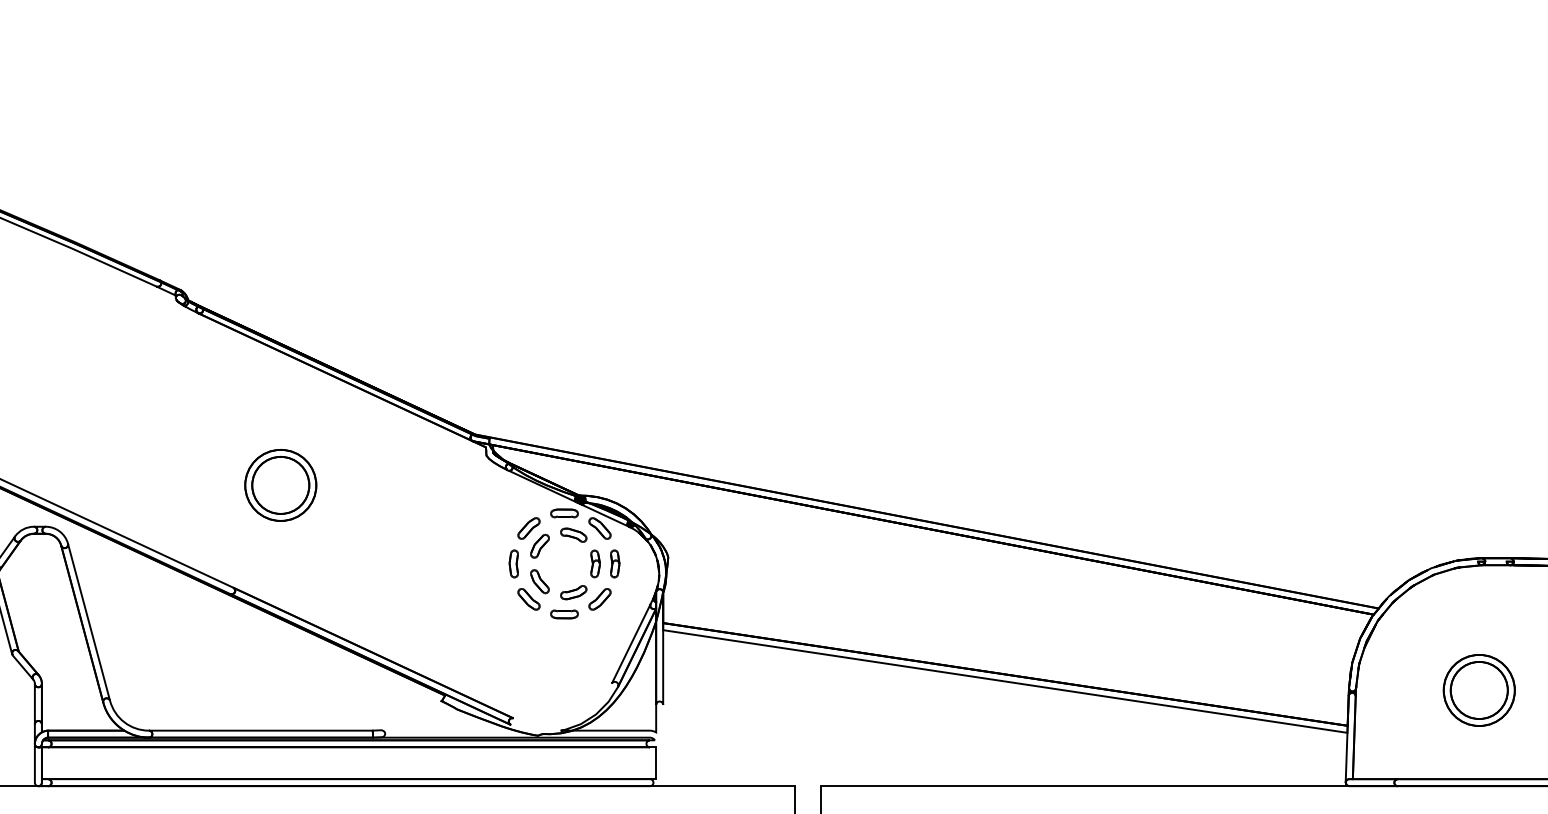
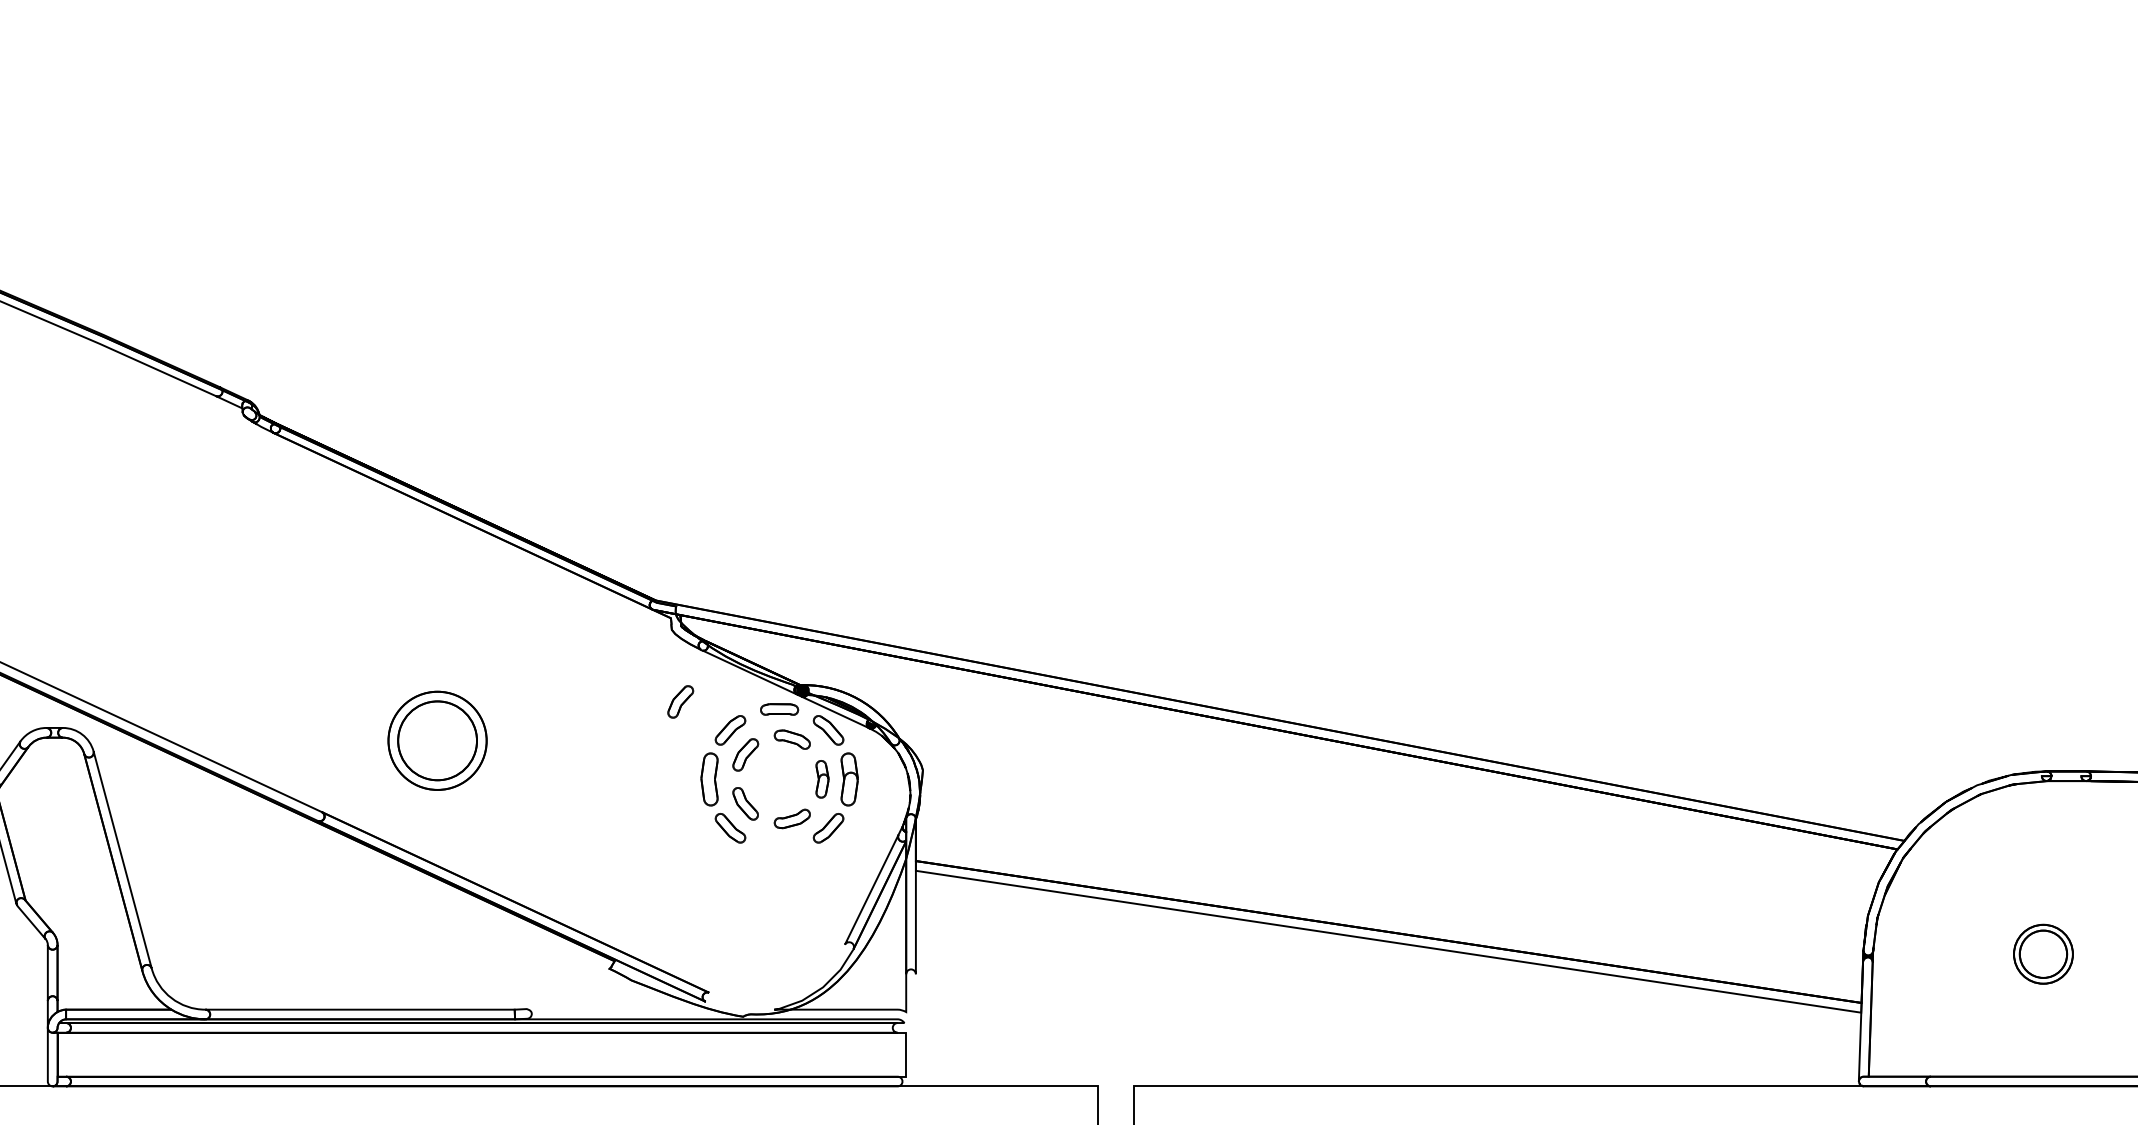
part: (280, 485) -> (437, 740), moved
part: (492, 507) -> (680, 701), added
part: (513, 563) -> (709, 778), size x1.4
part: (615, 563) -> (849, 778), size x1.4
part: (564, 614) -> (779, 848), removed
part: (1479, 690) -> (2043, 954), size x0.6

